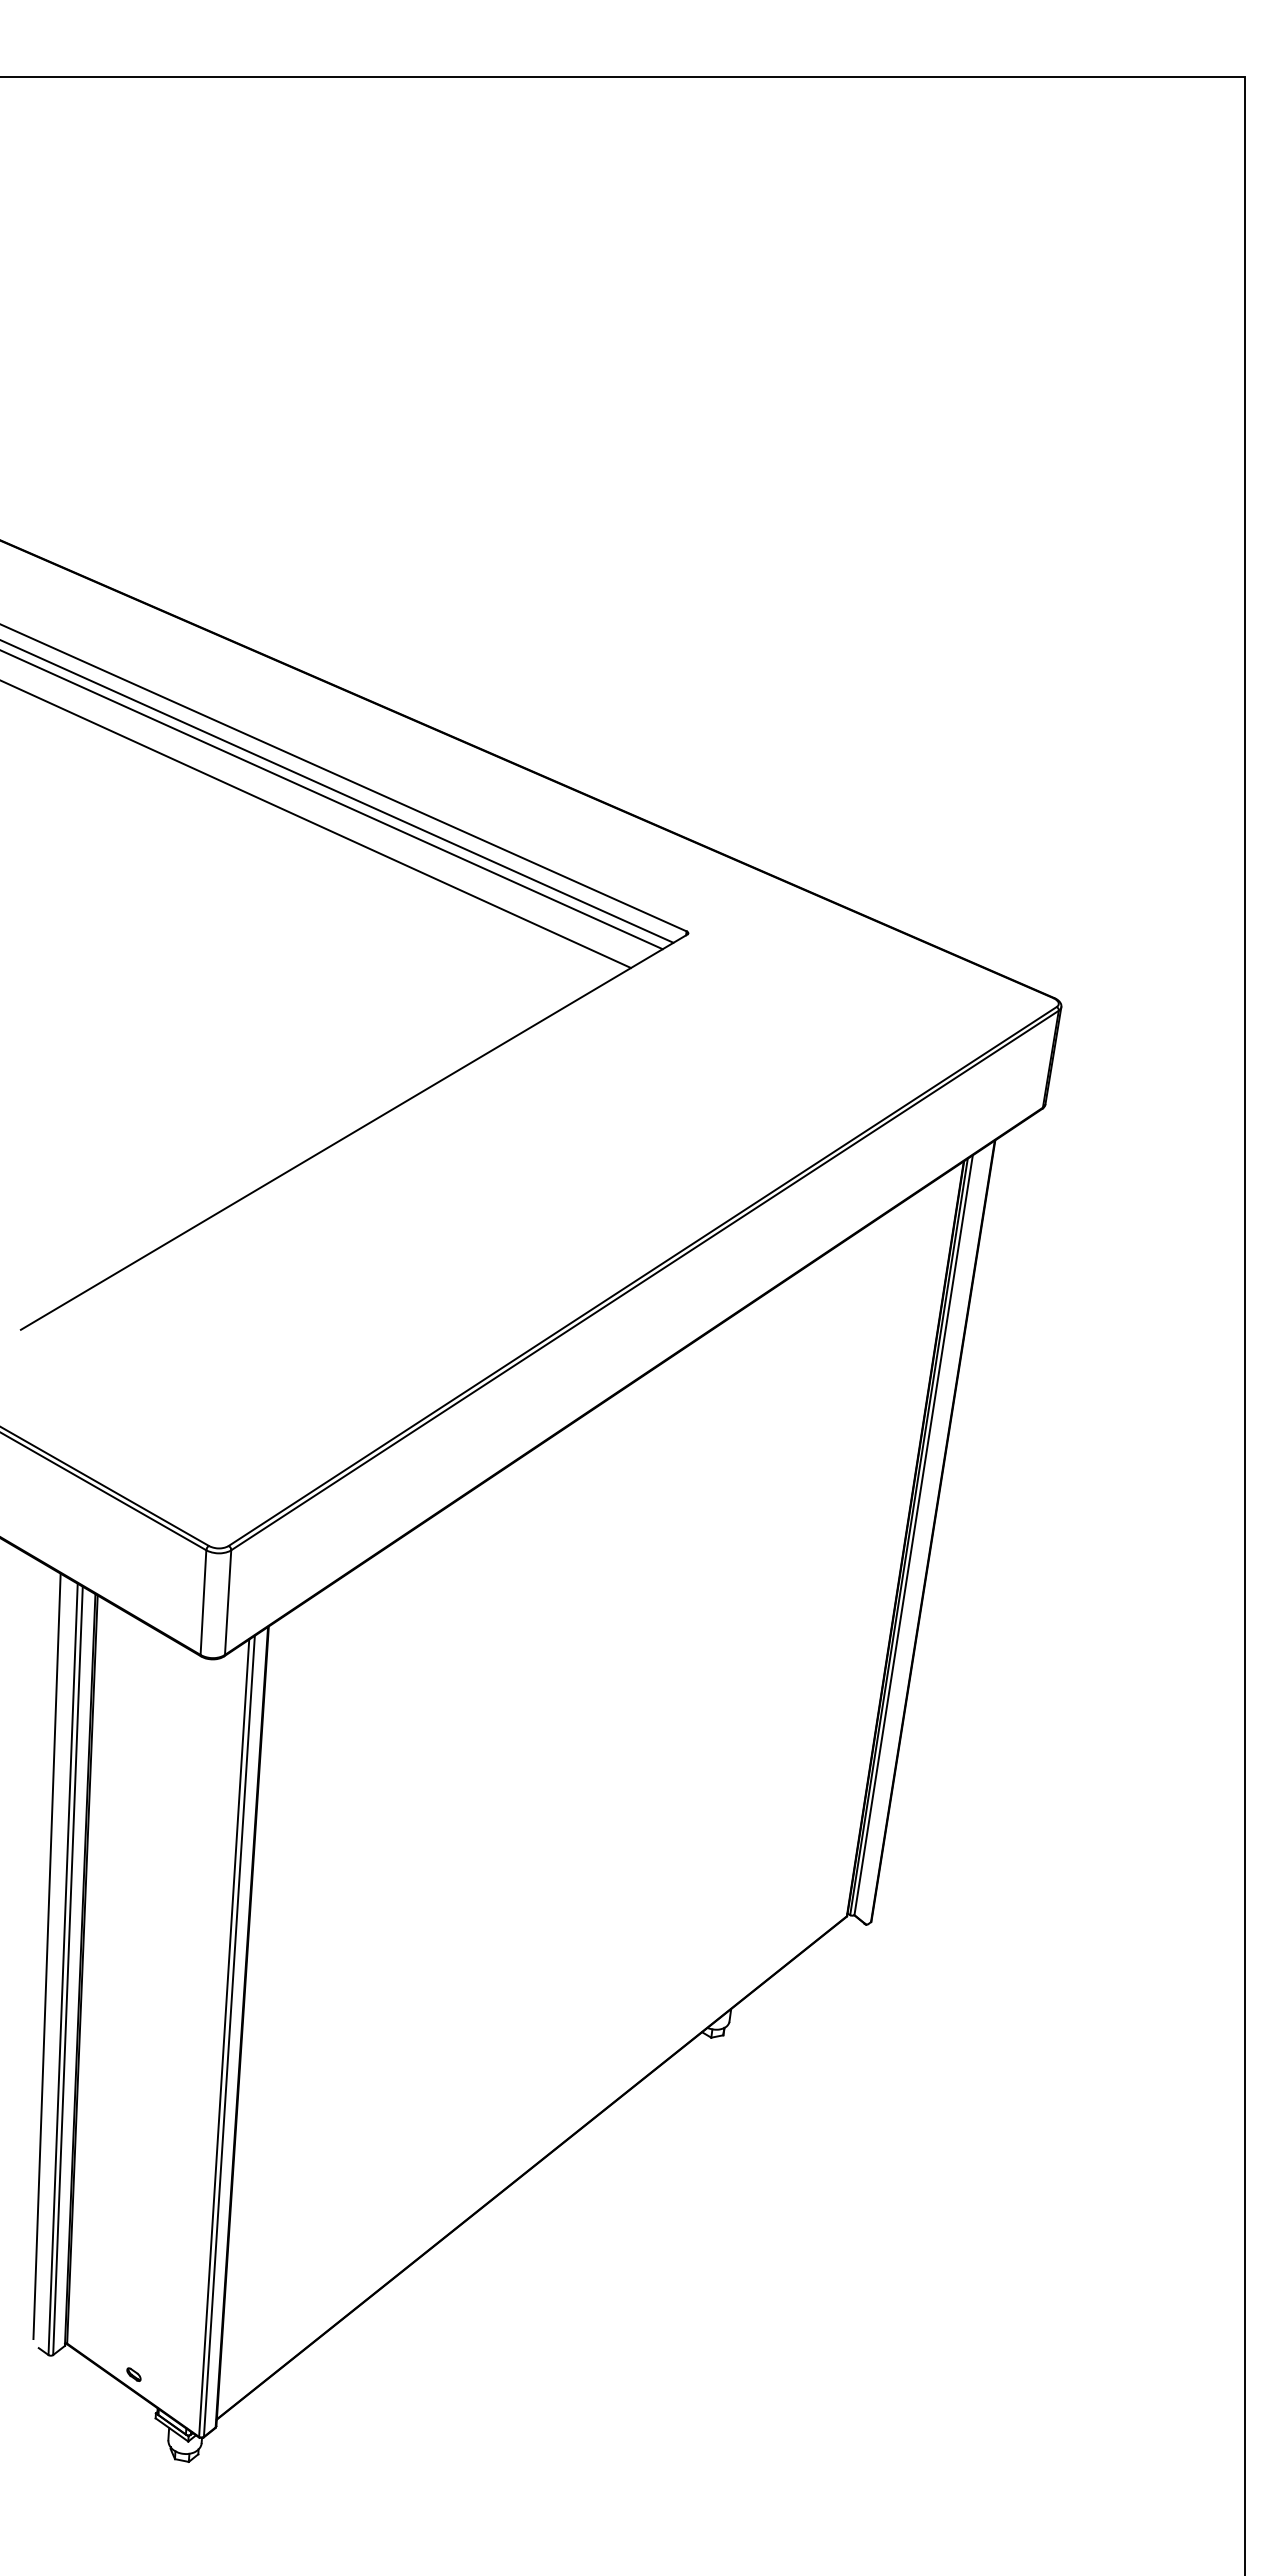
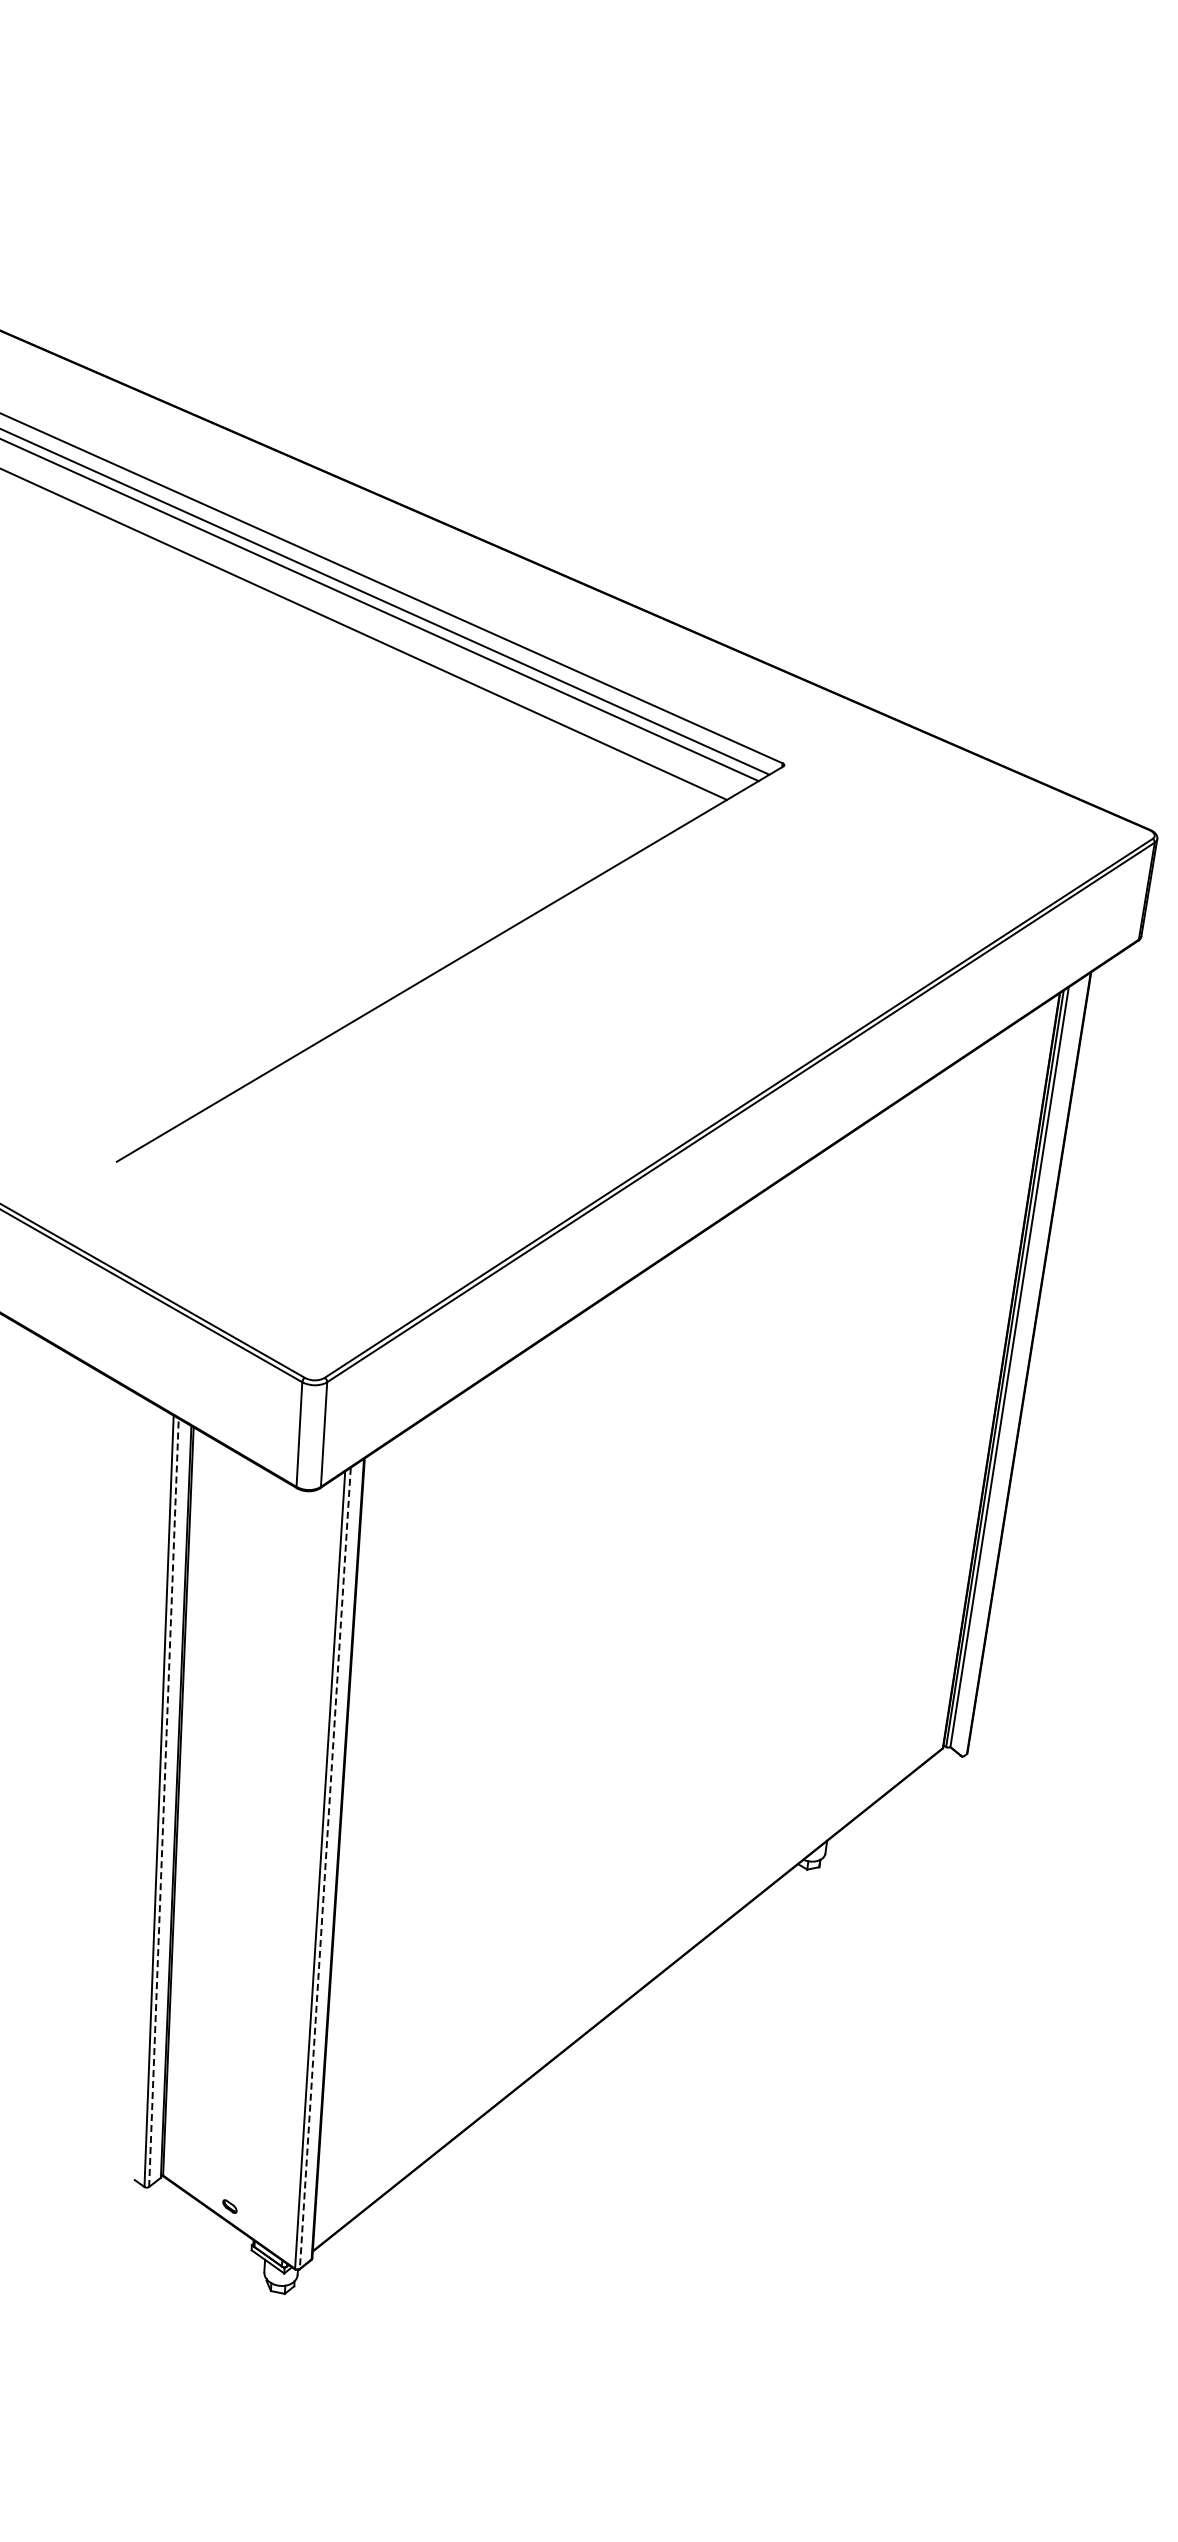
line: (46, 1956) -> (142, 1788), removed
line: (68, 1970) -> (164, 1802), solid -> dashed
line: (229, 2036) -> (325, 1868), solid -> dashed

